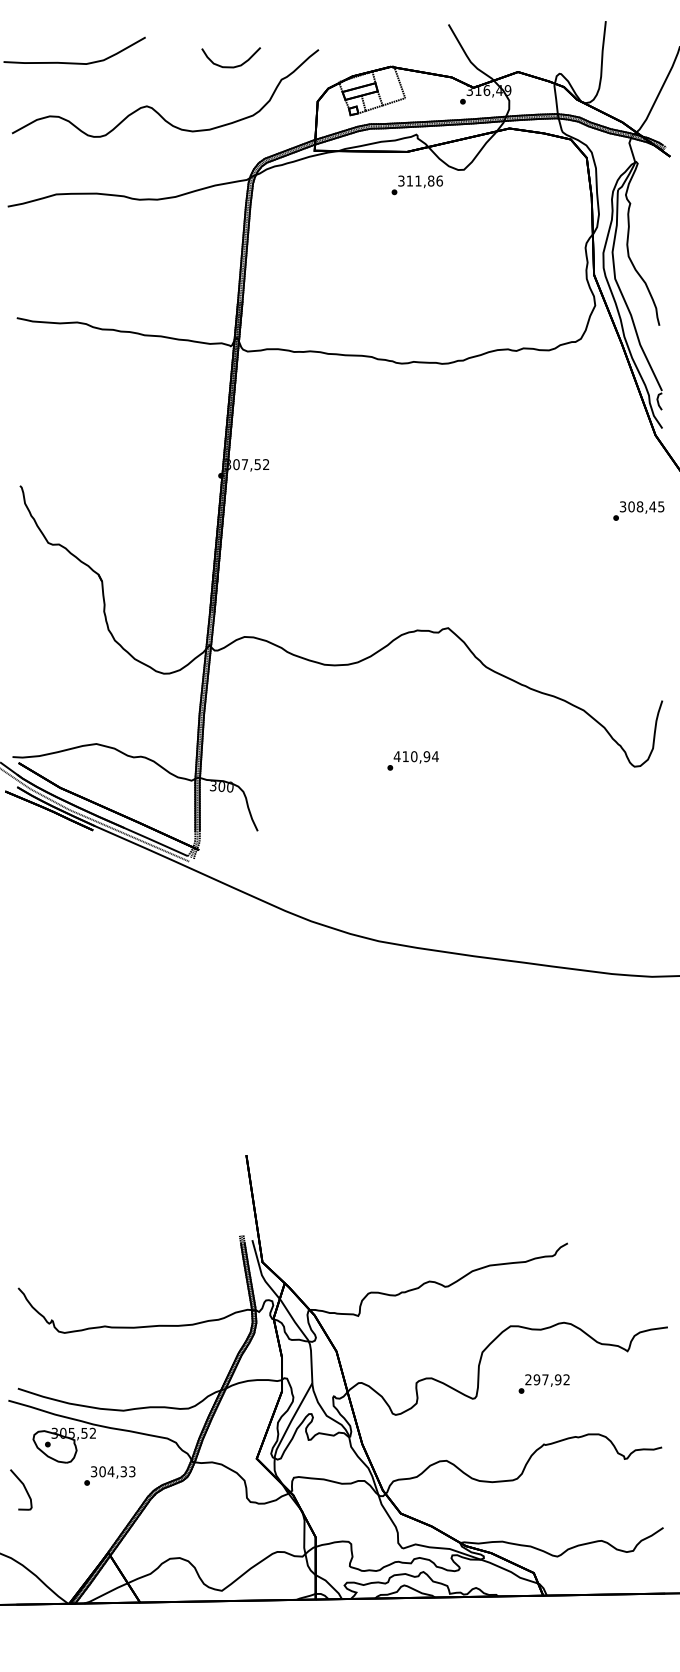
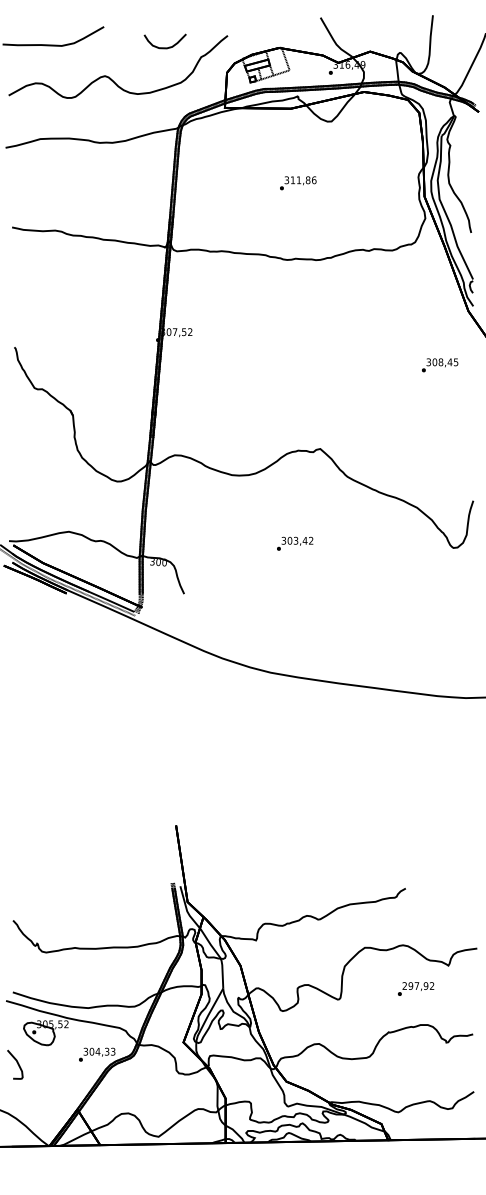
text: (416, 185) -> (297, 183), moved
text: (638, 510) -> (439, 364), moved
text: (415, 756) -> (296, 540), 410,94 -> 303,42
text: (543, 1383) -> (415, 988), moved
text: (109, 1475) -> (96, 1054), moved

